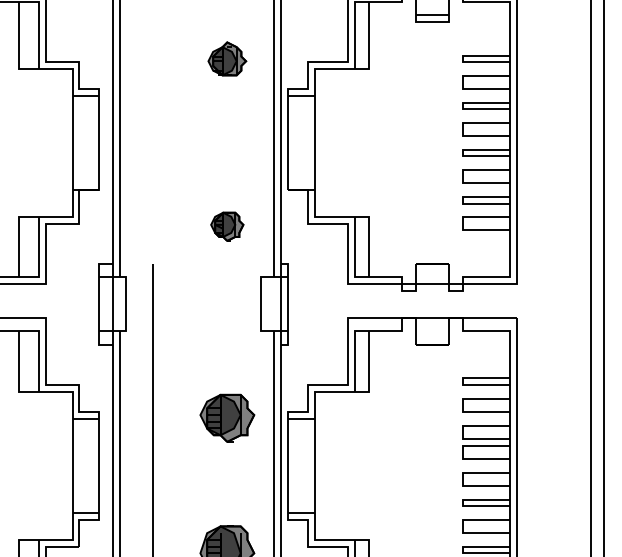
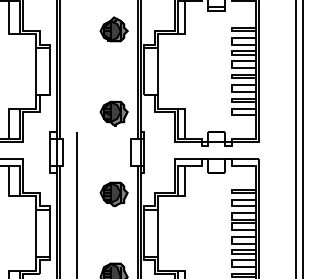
part: (226, 59) -> (113, 29), size x1.43
part: (226, 226) -> (113, 113), size x1.67
part: (226, 418) -> (113, 194), moved

